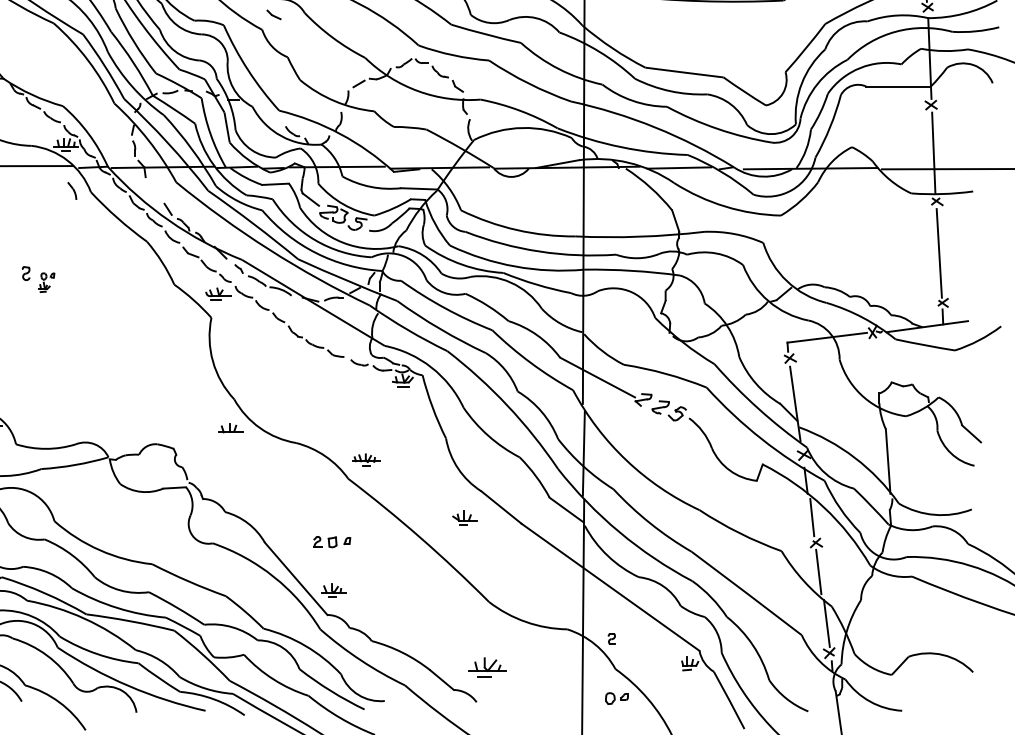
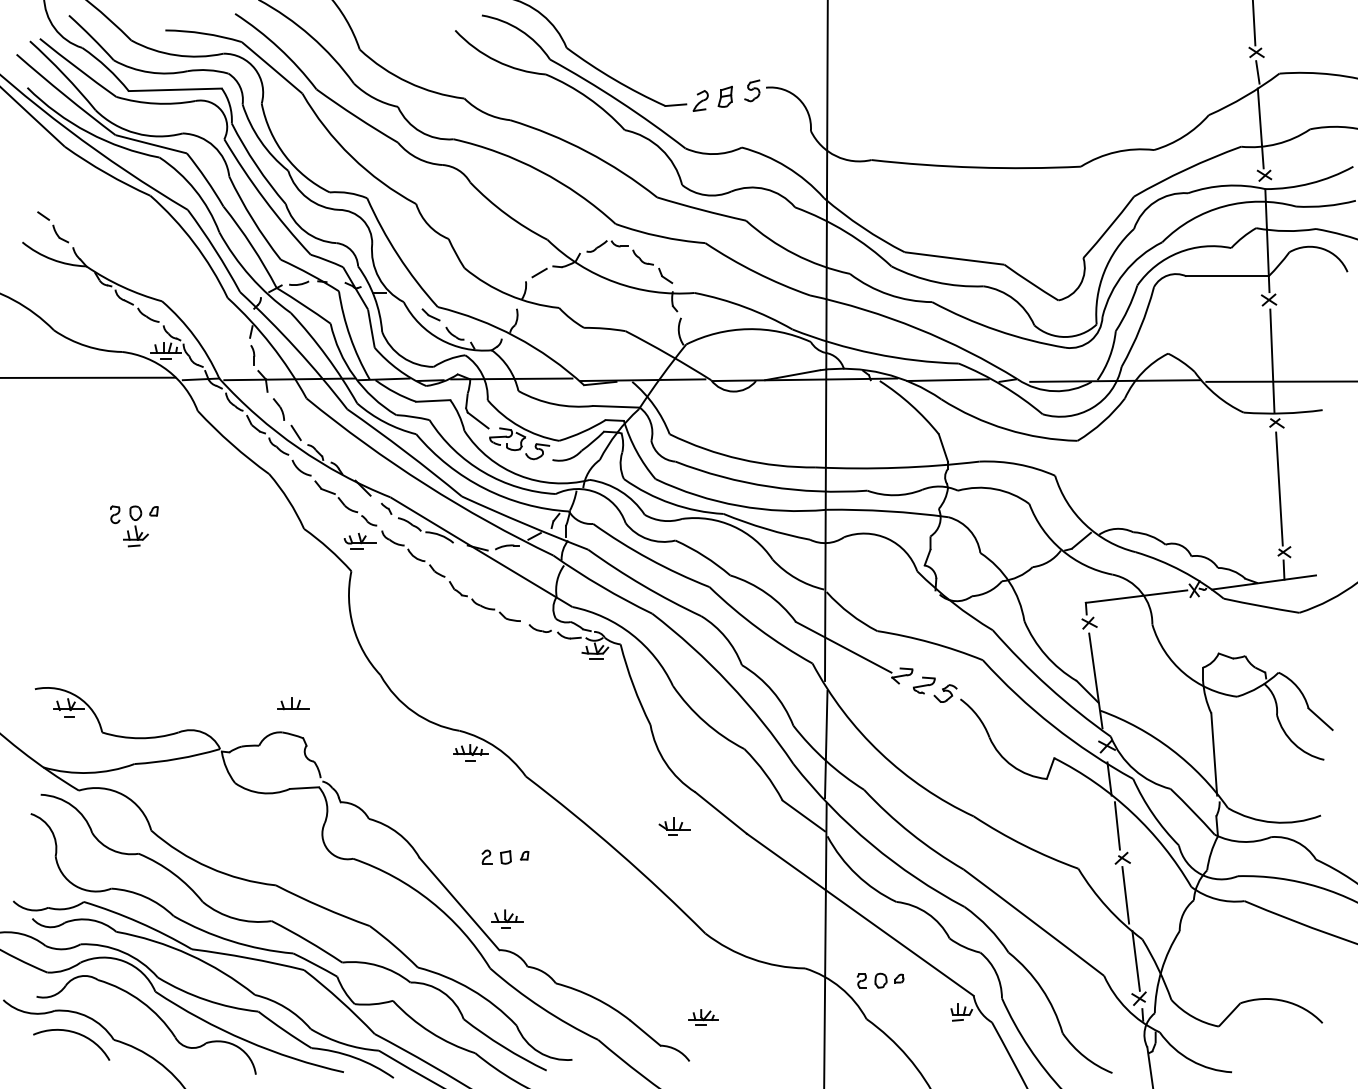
part: (273, 14) -> (430, 314), moved
part: (71, 191) -> (278, 409), moved
part: (46, 282) -> (140, 526), size x1.67
part: (231, 427) -> (293, 703), moved
part: (366, 460) -> (470, 752), moved
part: (487, 667) -> (703, 1017), size x0.62
part: (617, 698) -> (889, 980), moved

